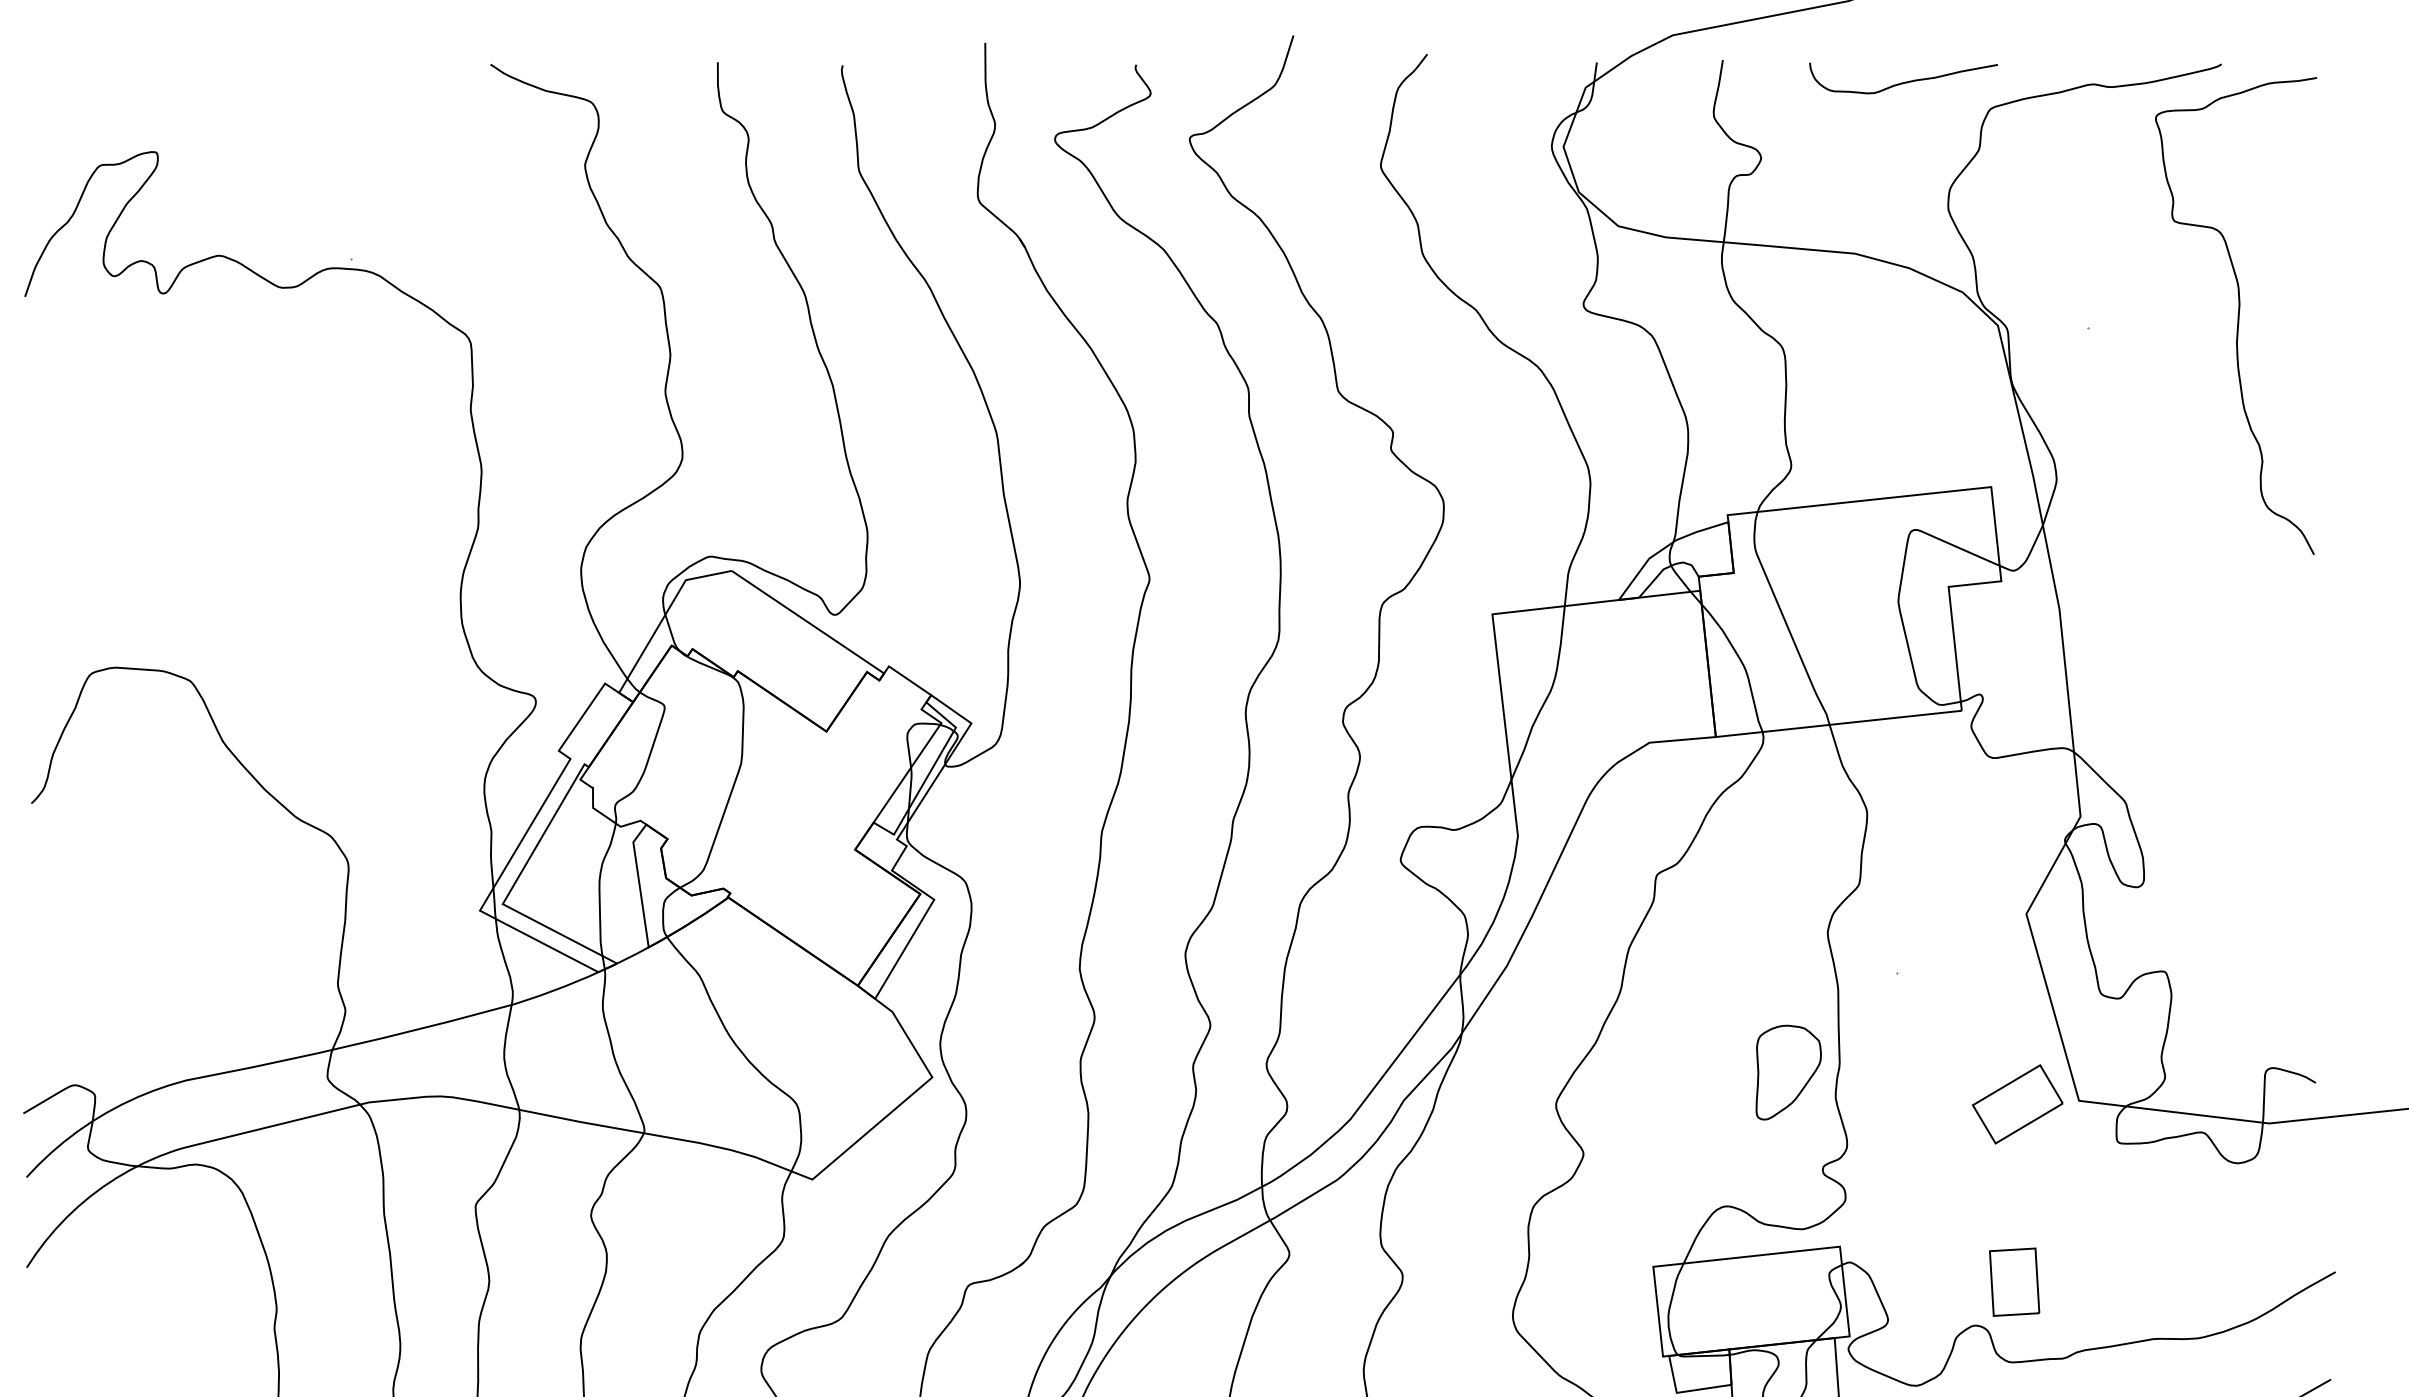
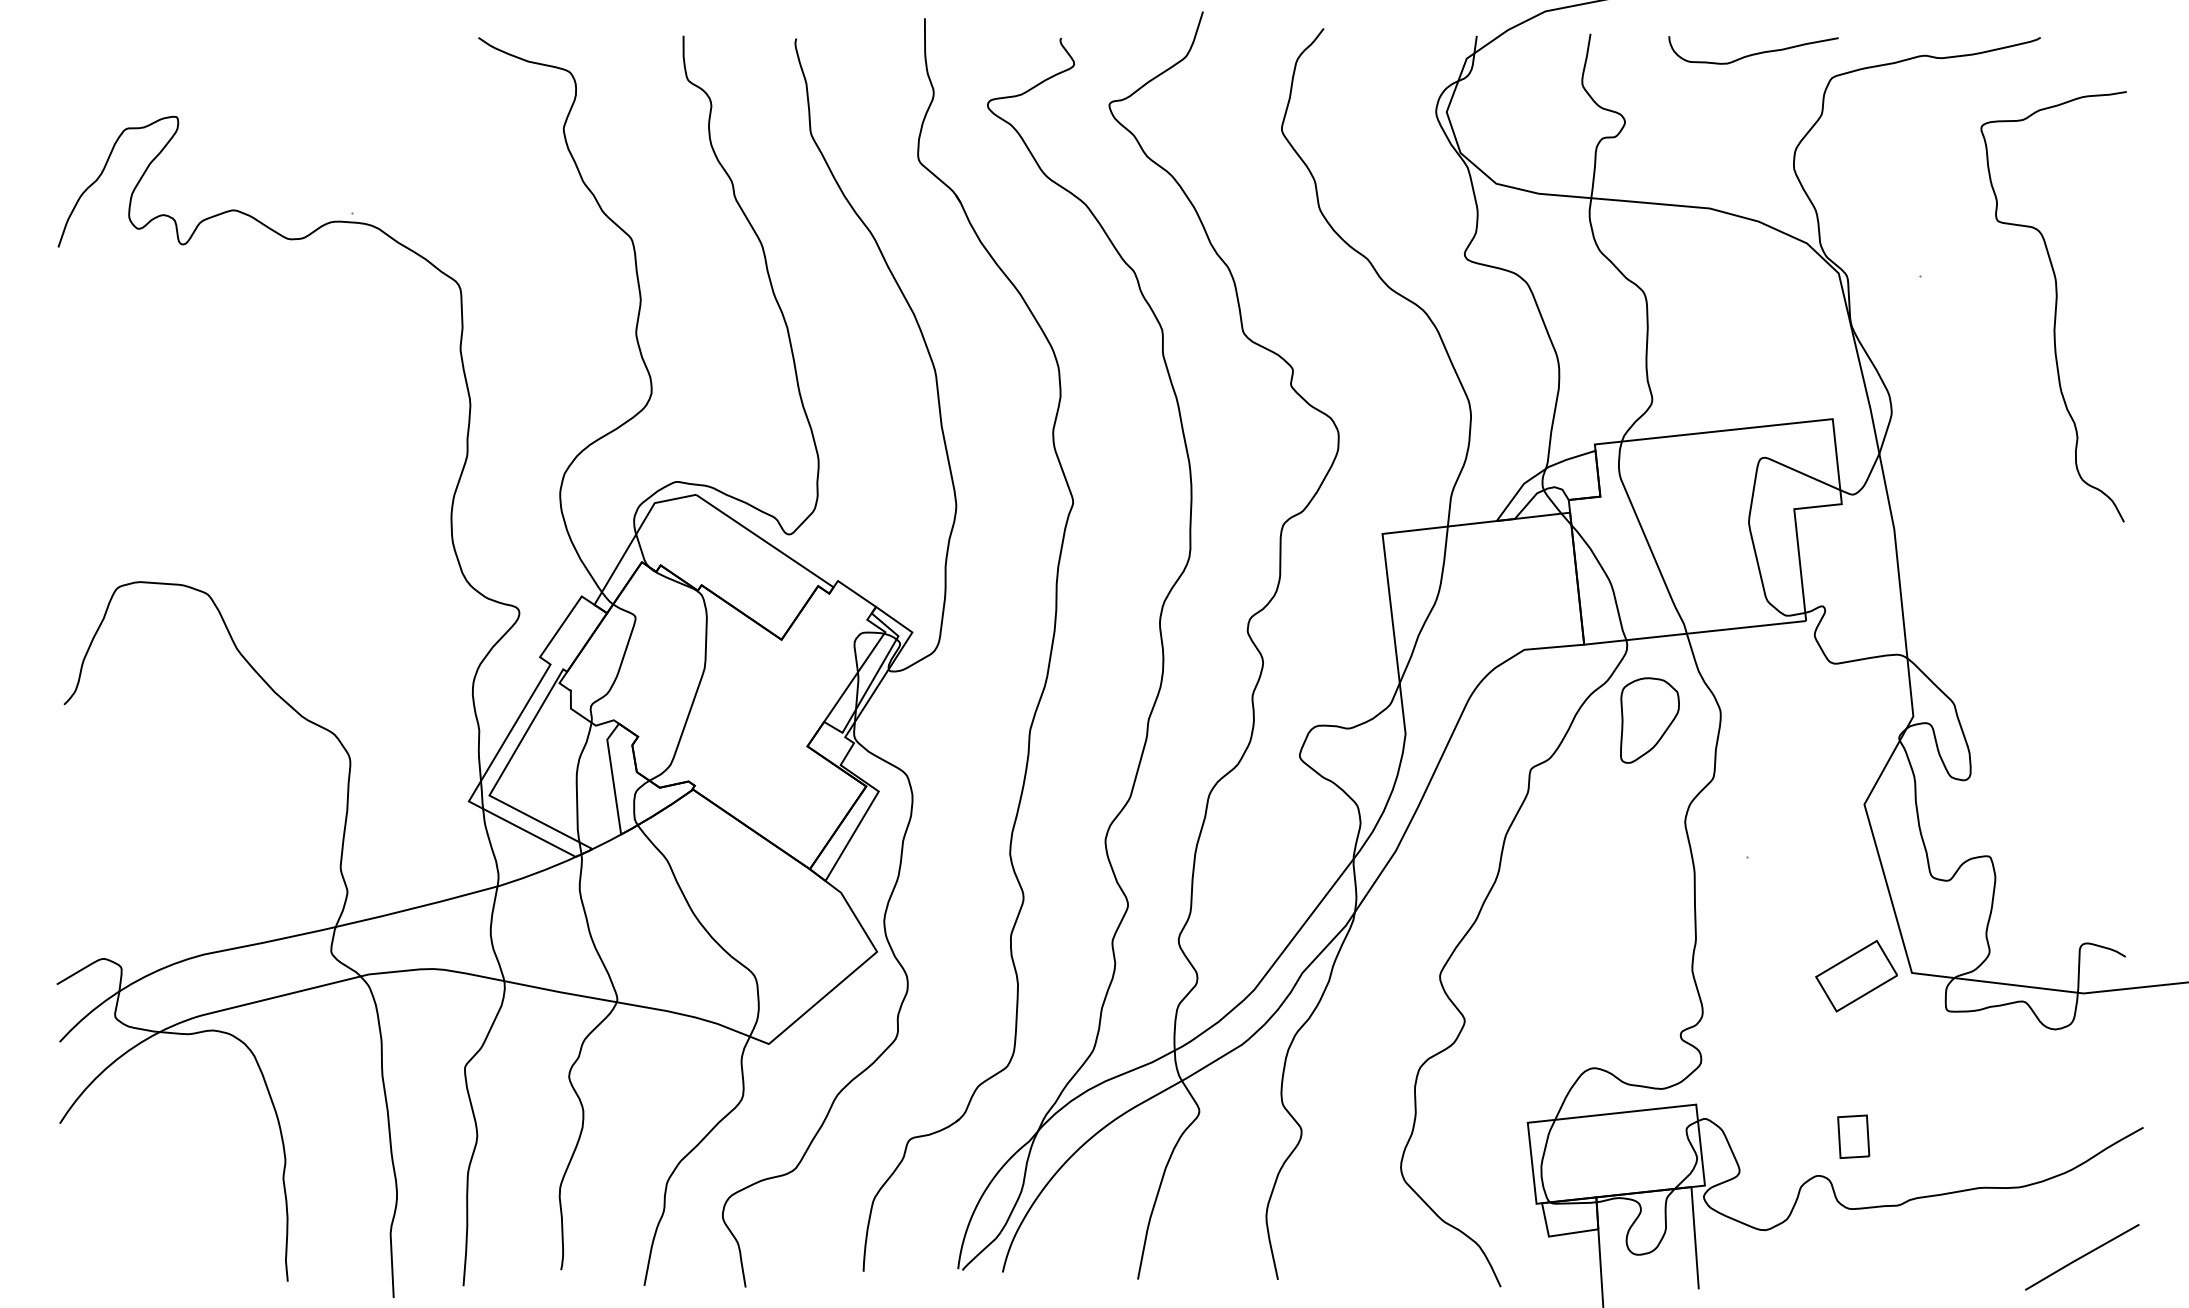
curve: (2238, 315) -> (2055, 306), moved
part: (1788, 1072) -> (1649, 720), moved
part: (2014, 1281) -> (1853, 1136), size x0.7

